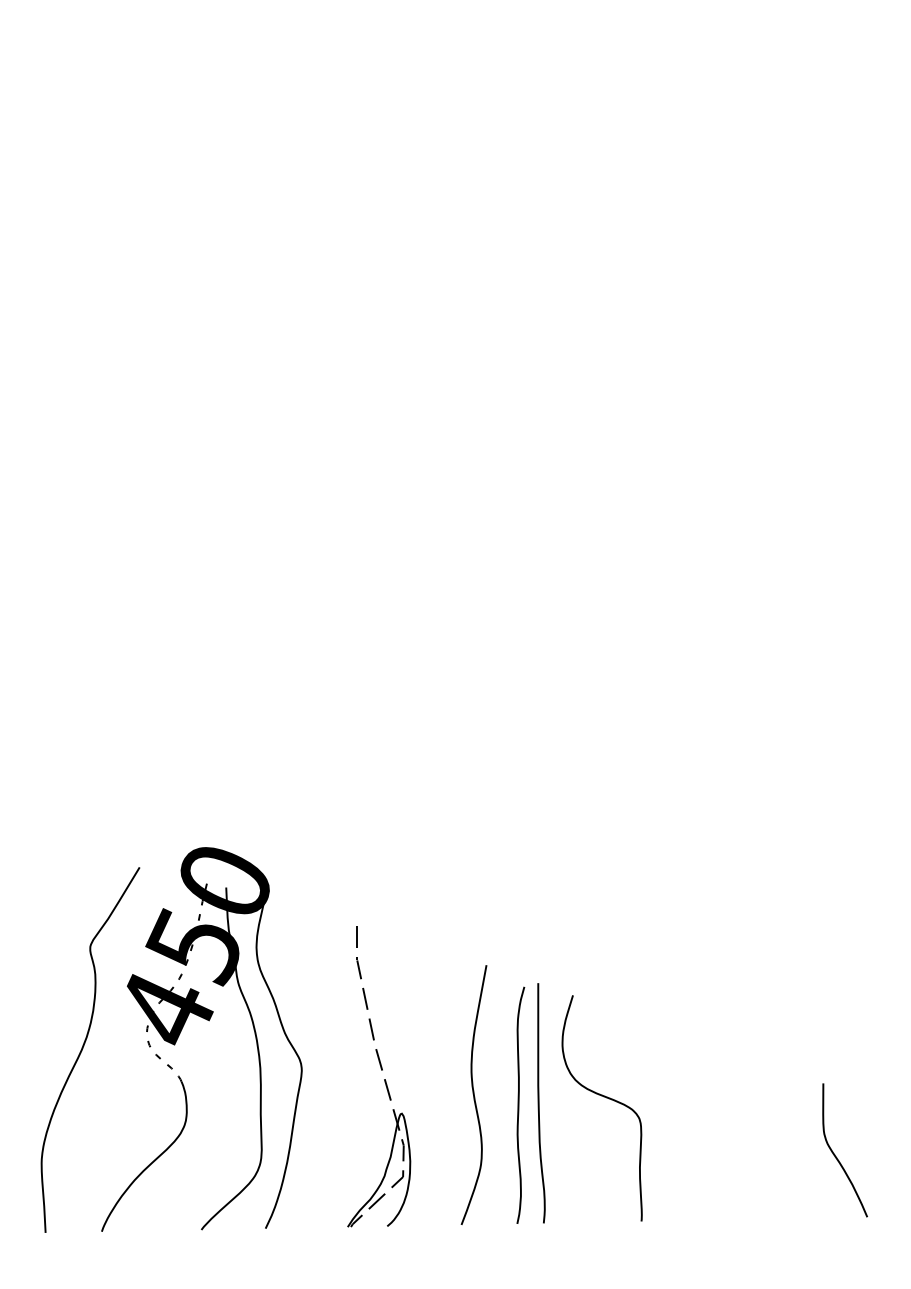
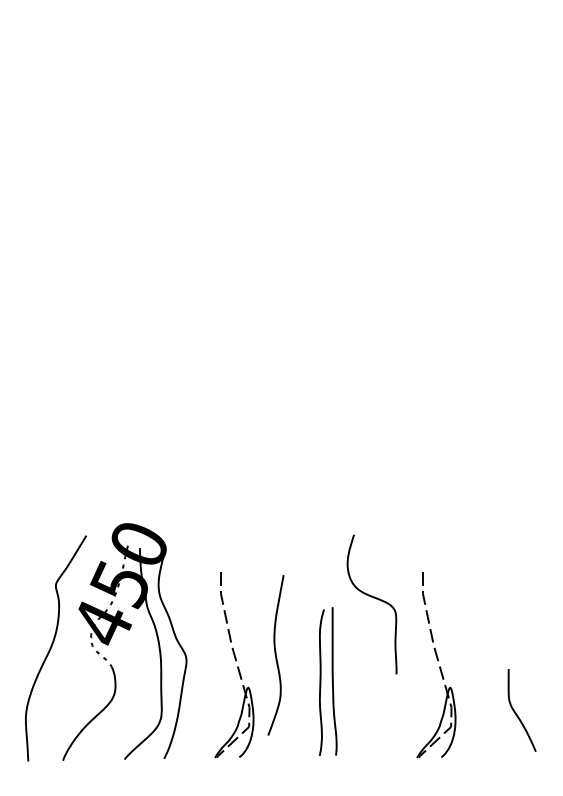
part: (706, 1077) -> (436, 665), added
curve: (473, 1095) -> (275, 655), moved
curve: (604, 1098) -> (373, 598), moved

